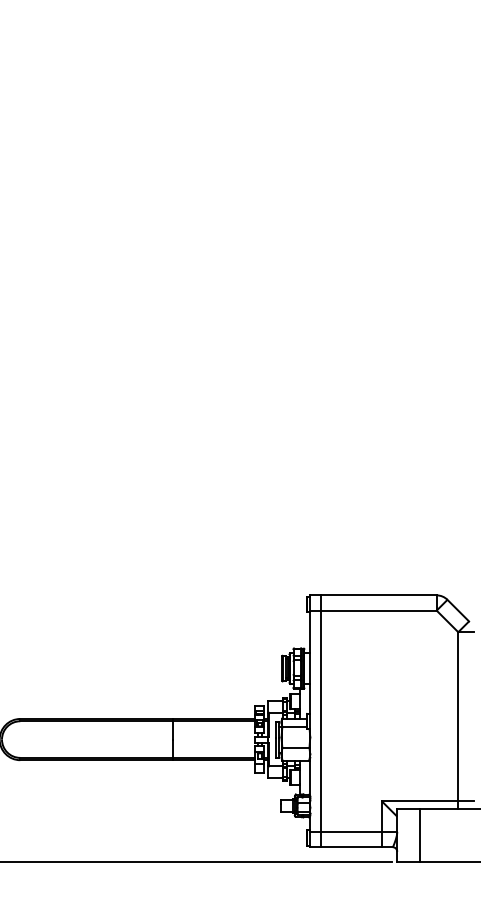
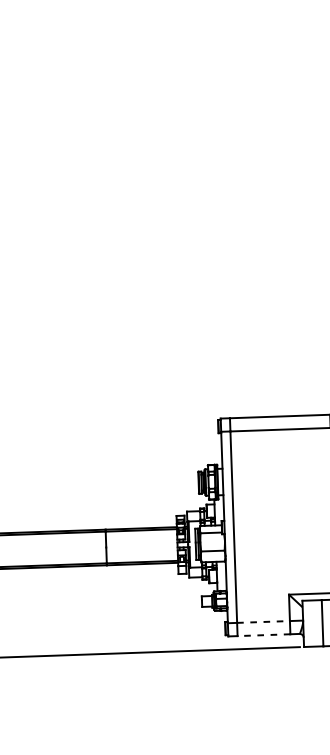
line: (351, 831) -> (263, 621), solid -> dashed
line: (351, 847) -> (264, 635), solid -> dashed

